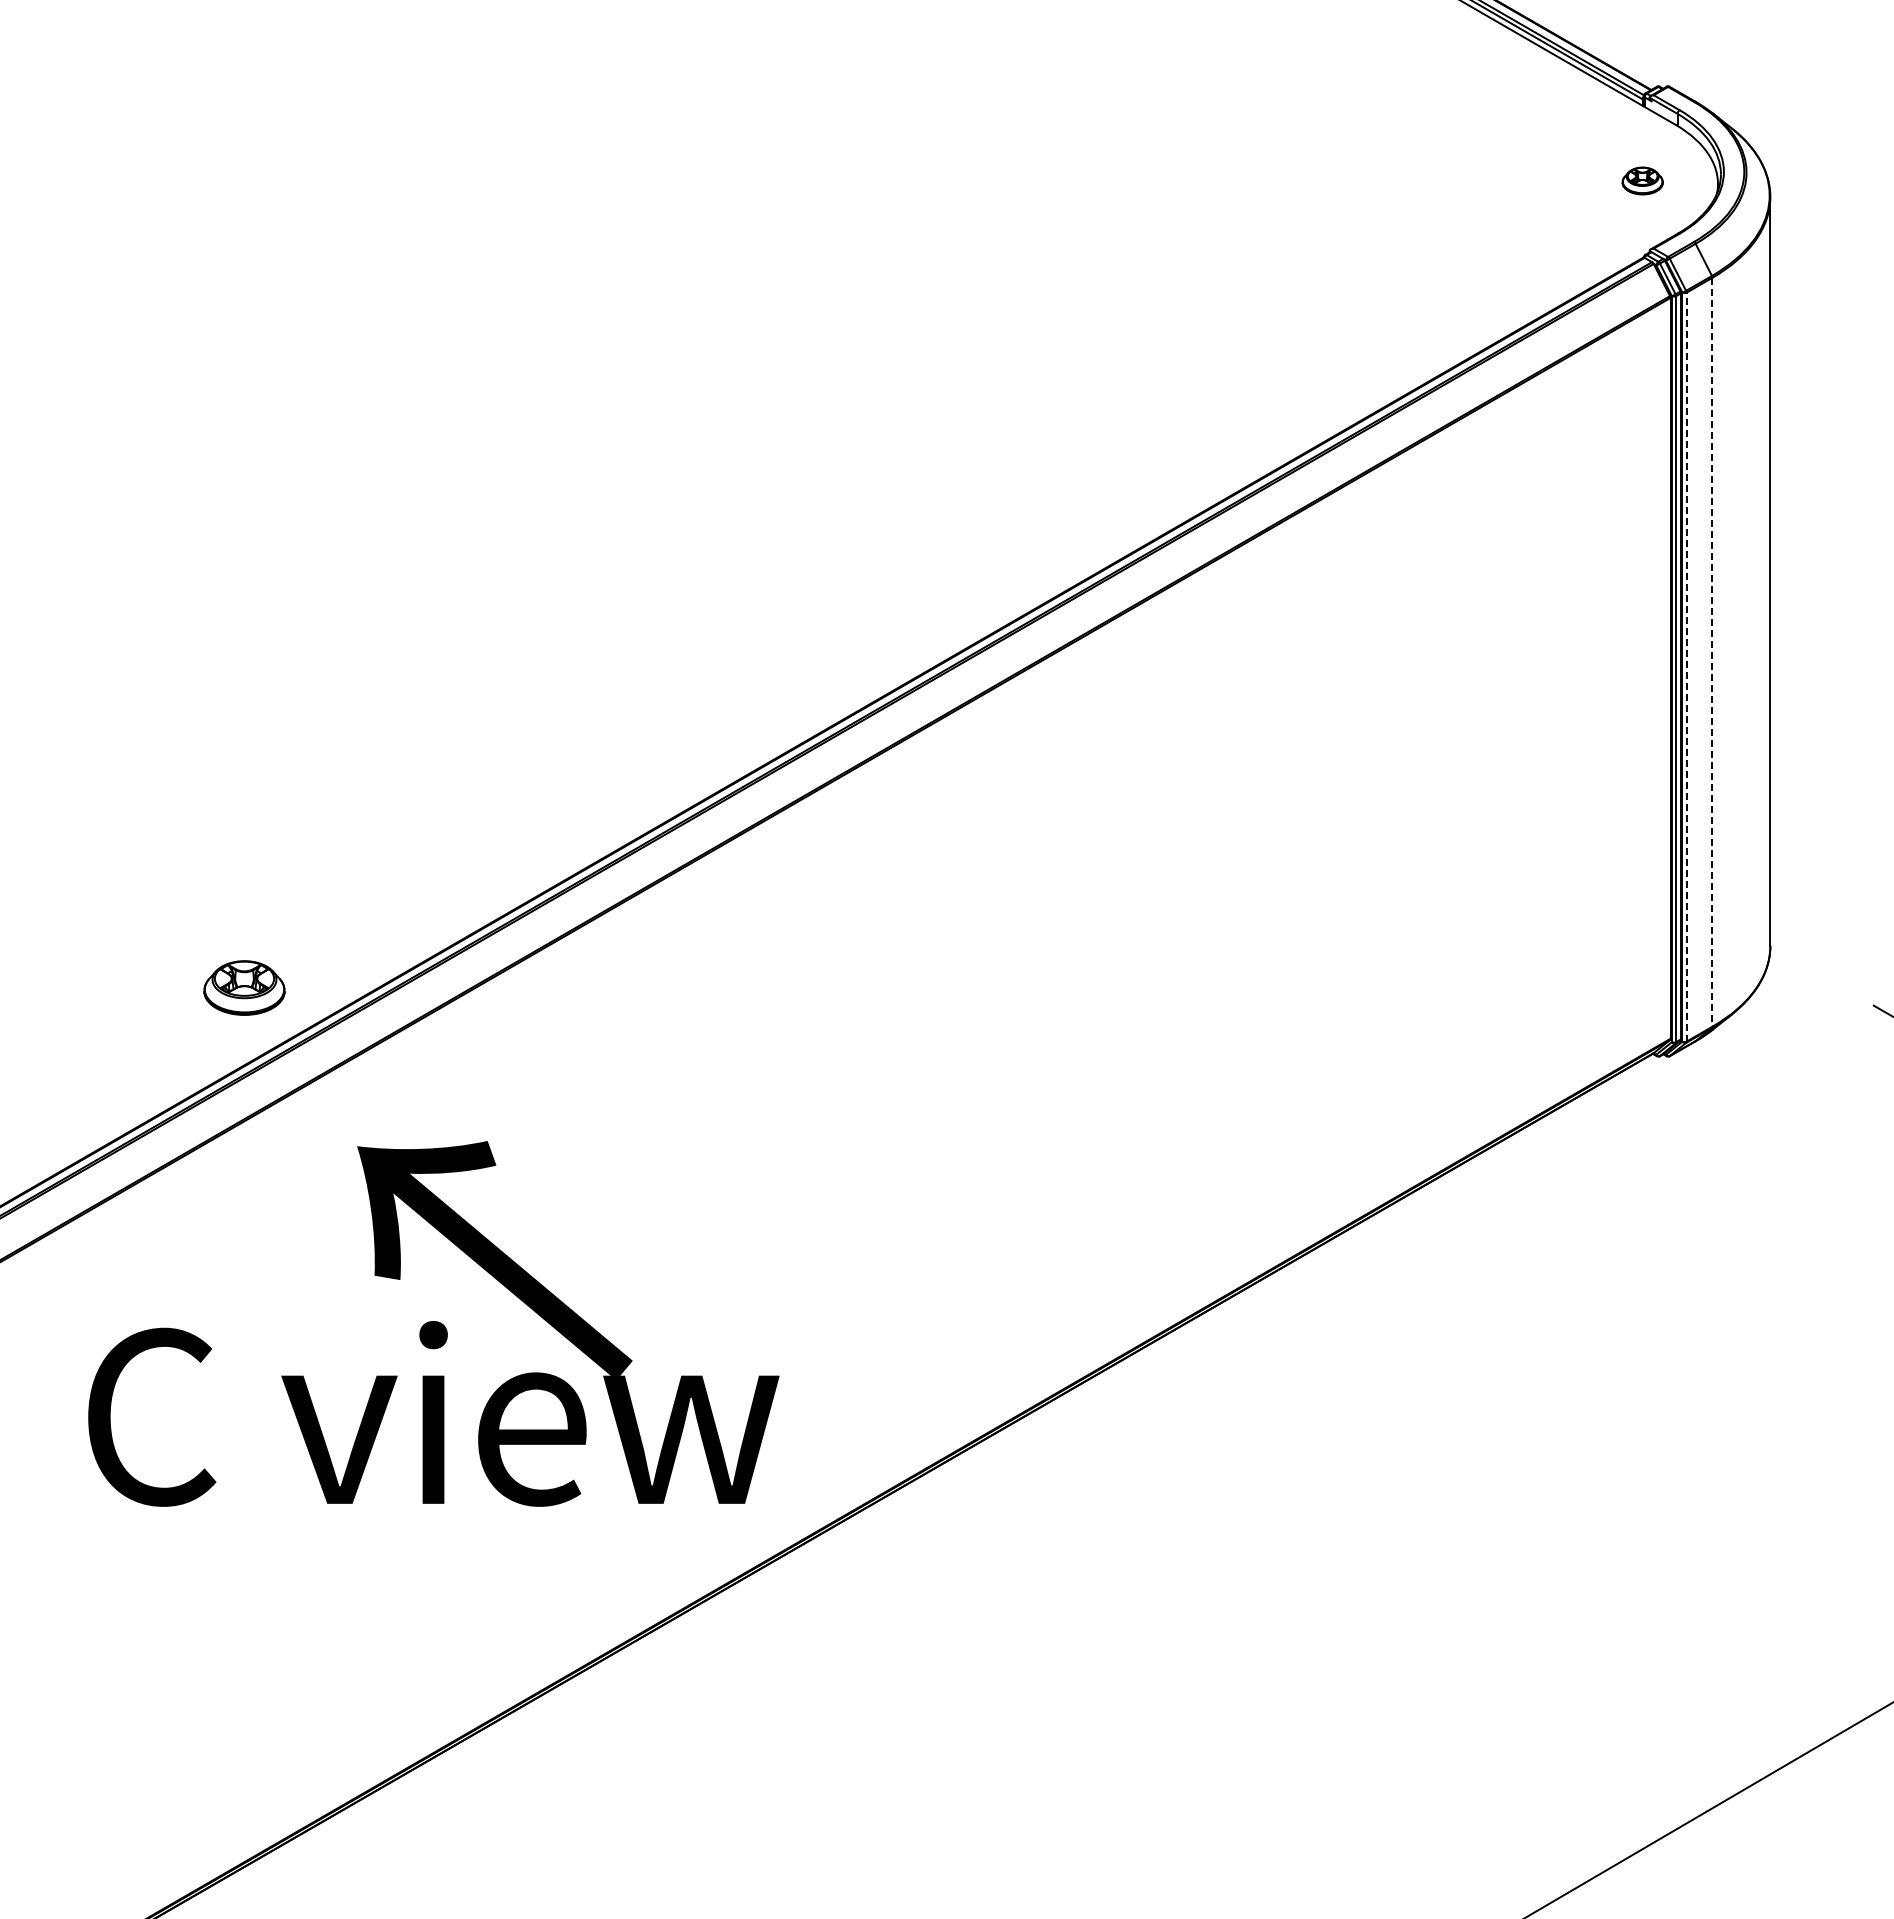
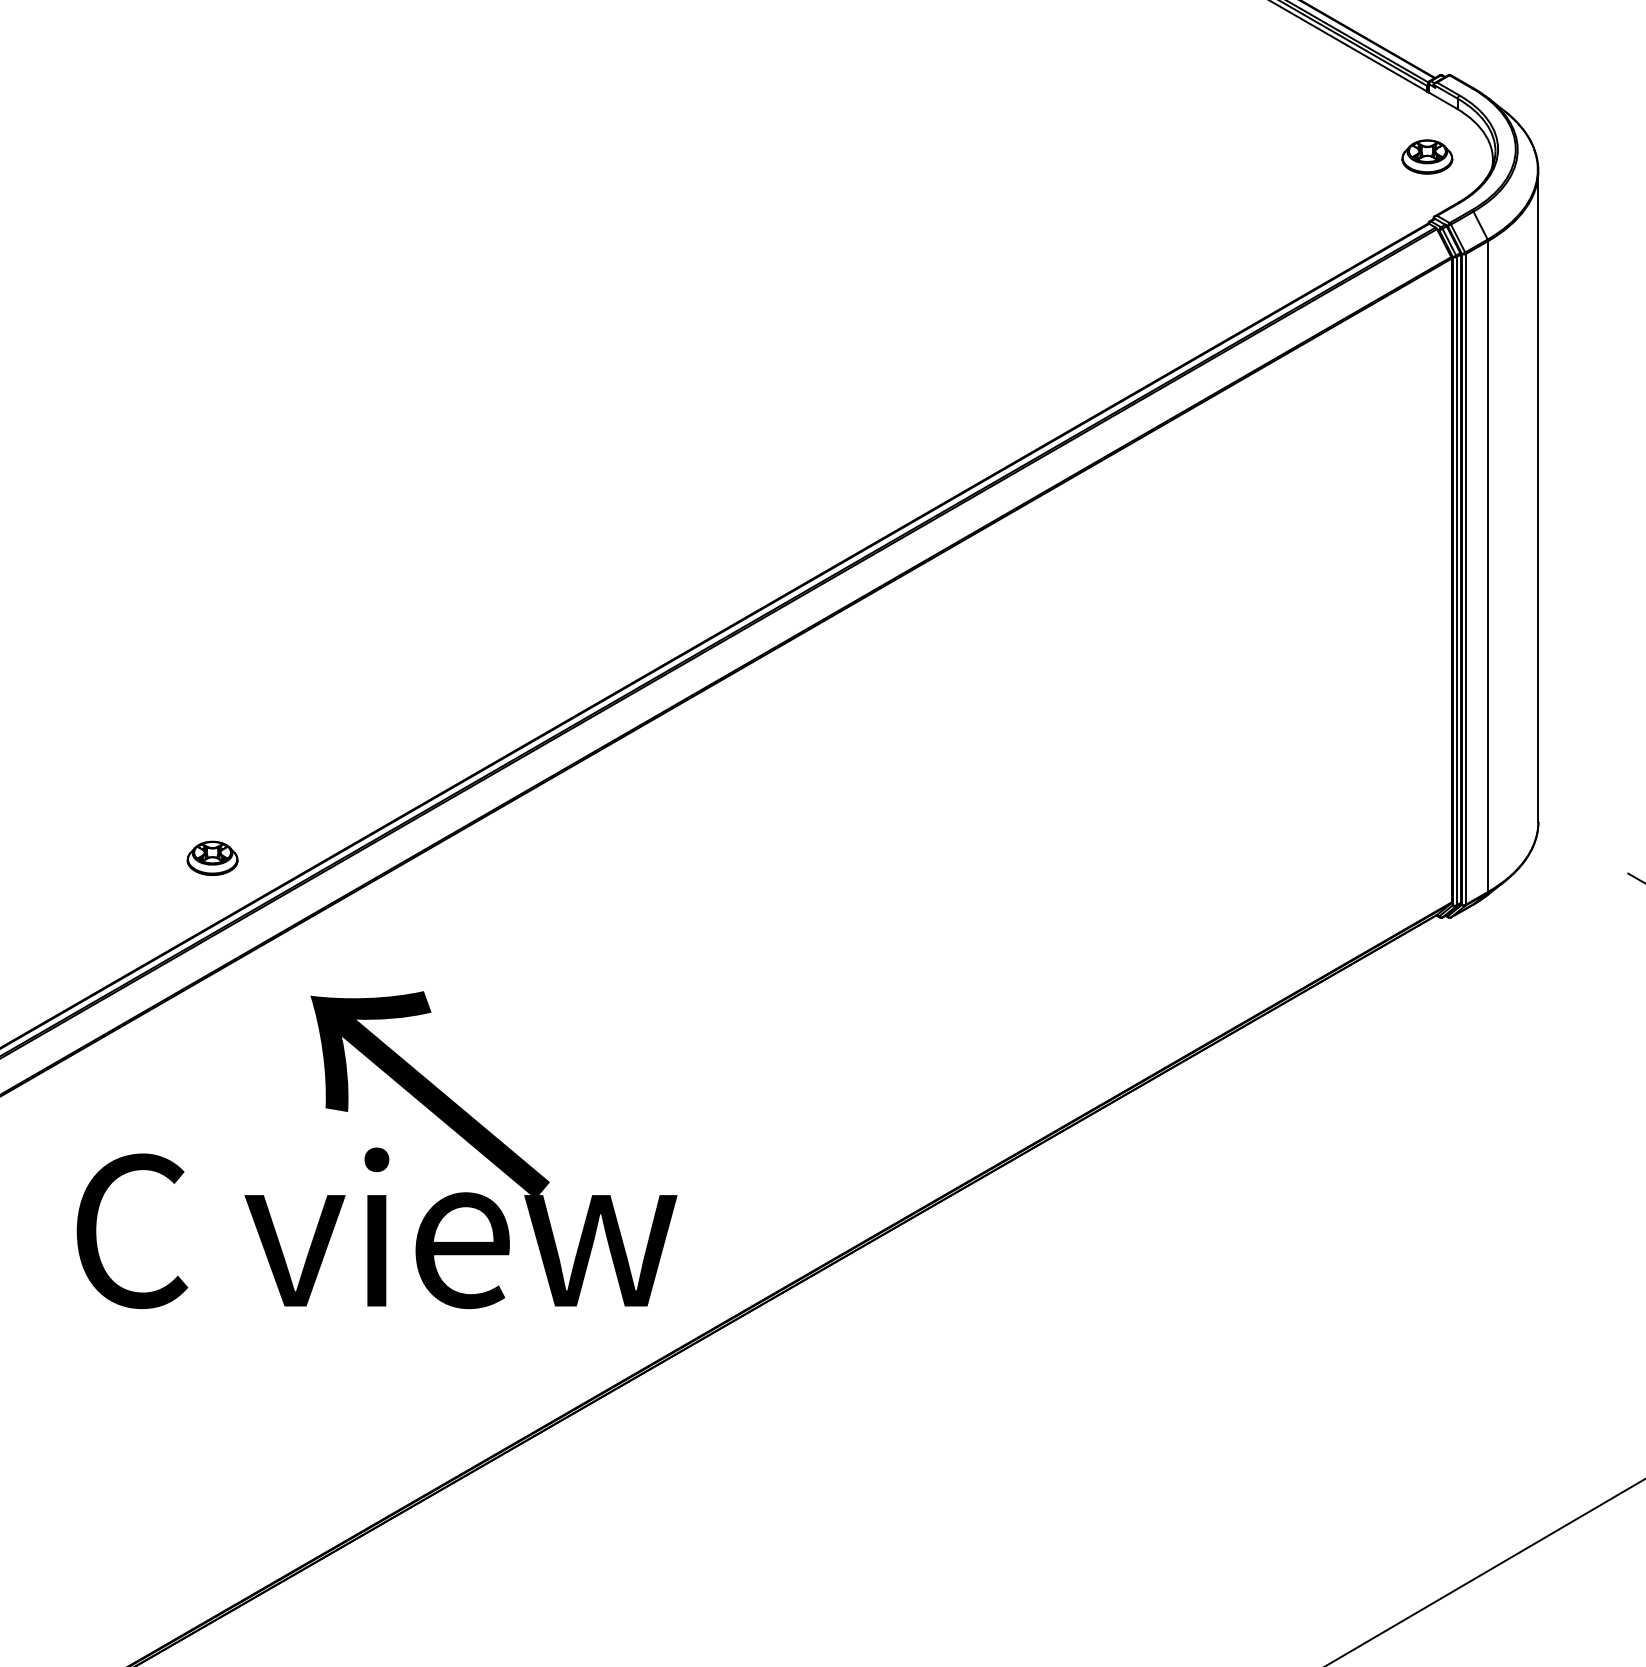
part: (1642, 180) -> (1427, 156), size x1.43
line: (1712, 652) -> (1488, 566), dashed -> solid
line: (1686, 666) -> (1465, 578), dashed -> solid
part: (244, 988) -> (212, 858), size x0.71

